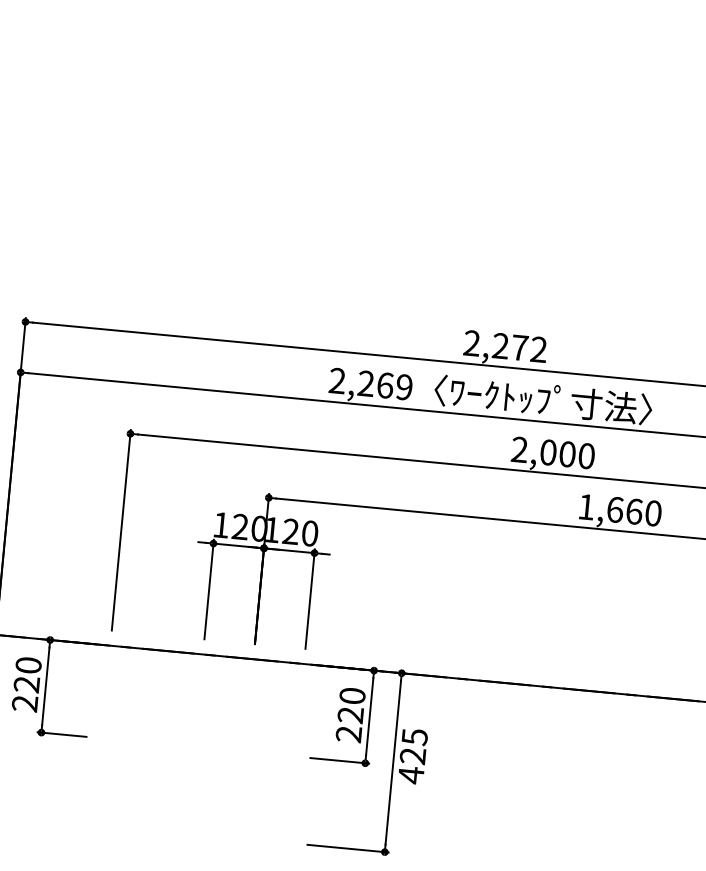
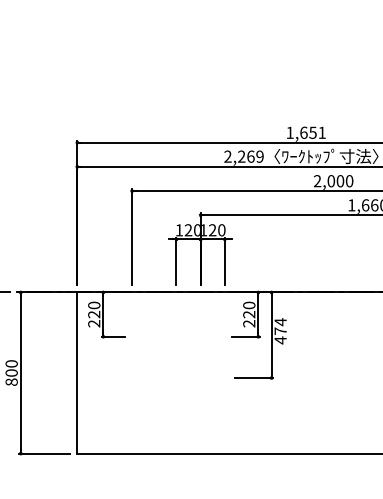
text: (504, 345) -> (305, 132), 2,272 -> 1,651
text: (413, 746) -> (280, 326), 425 -> 474

